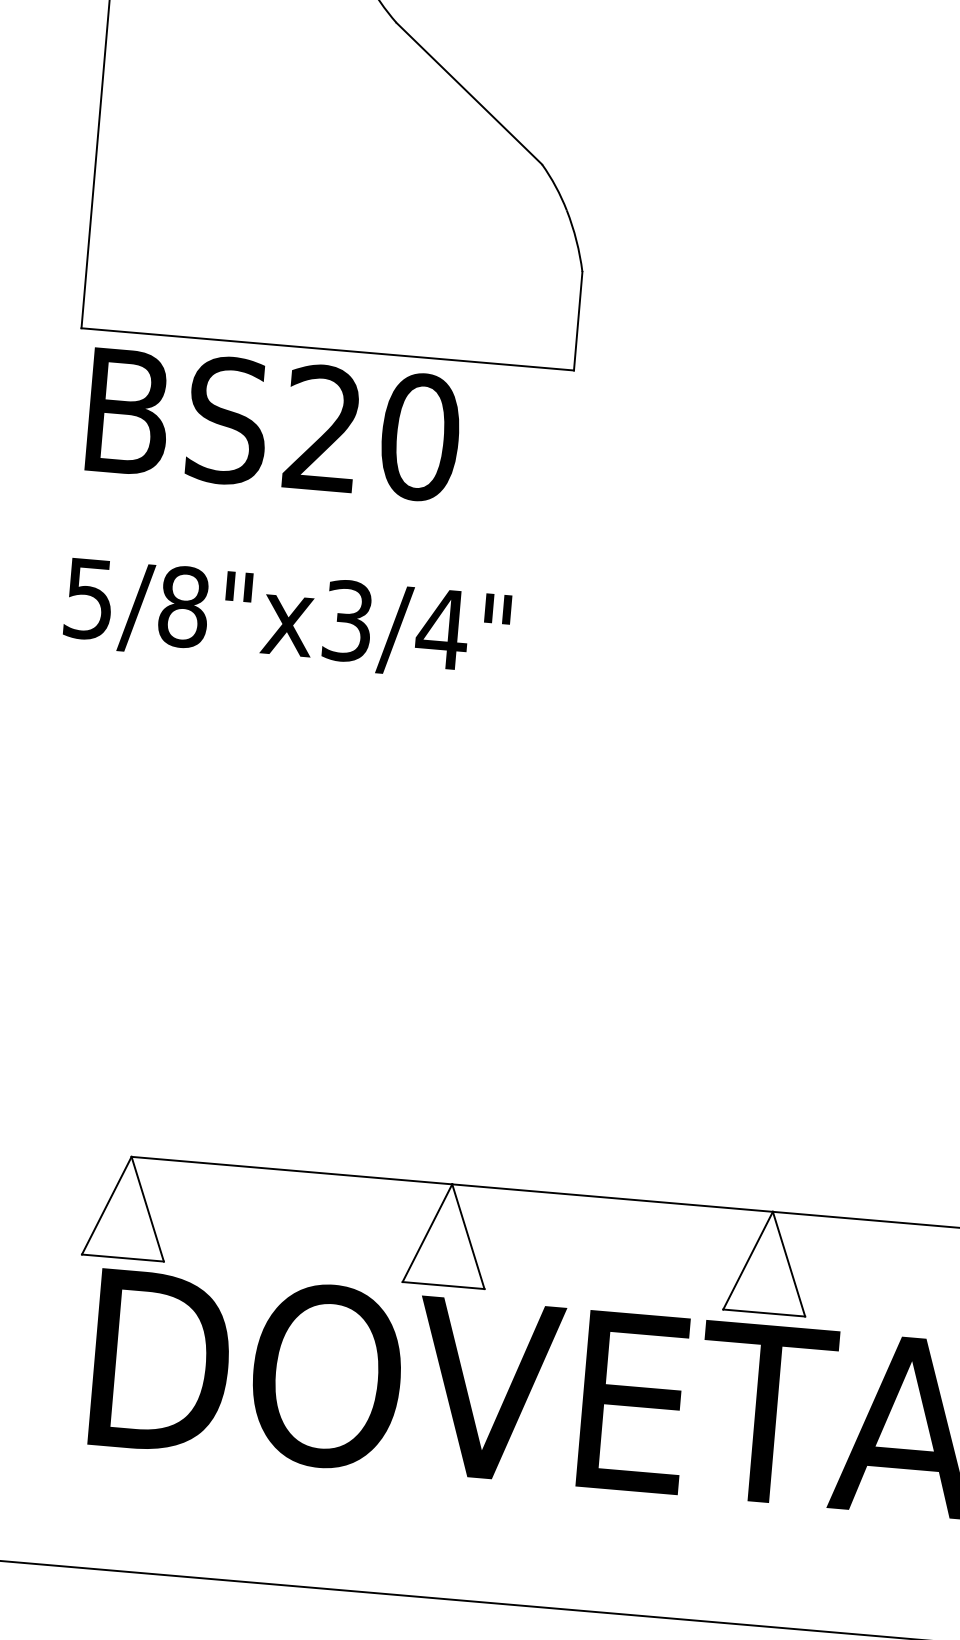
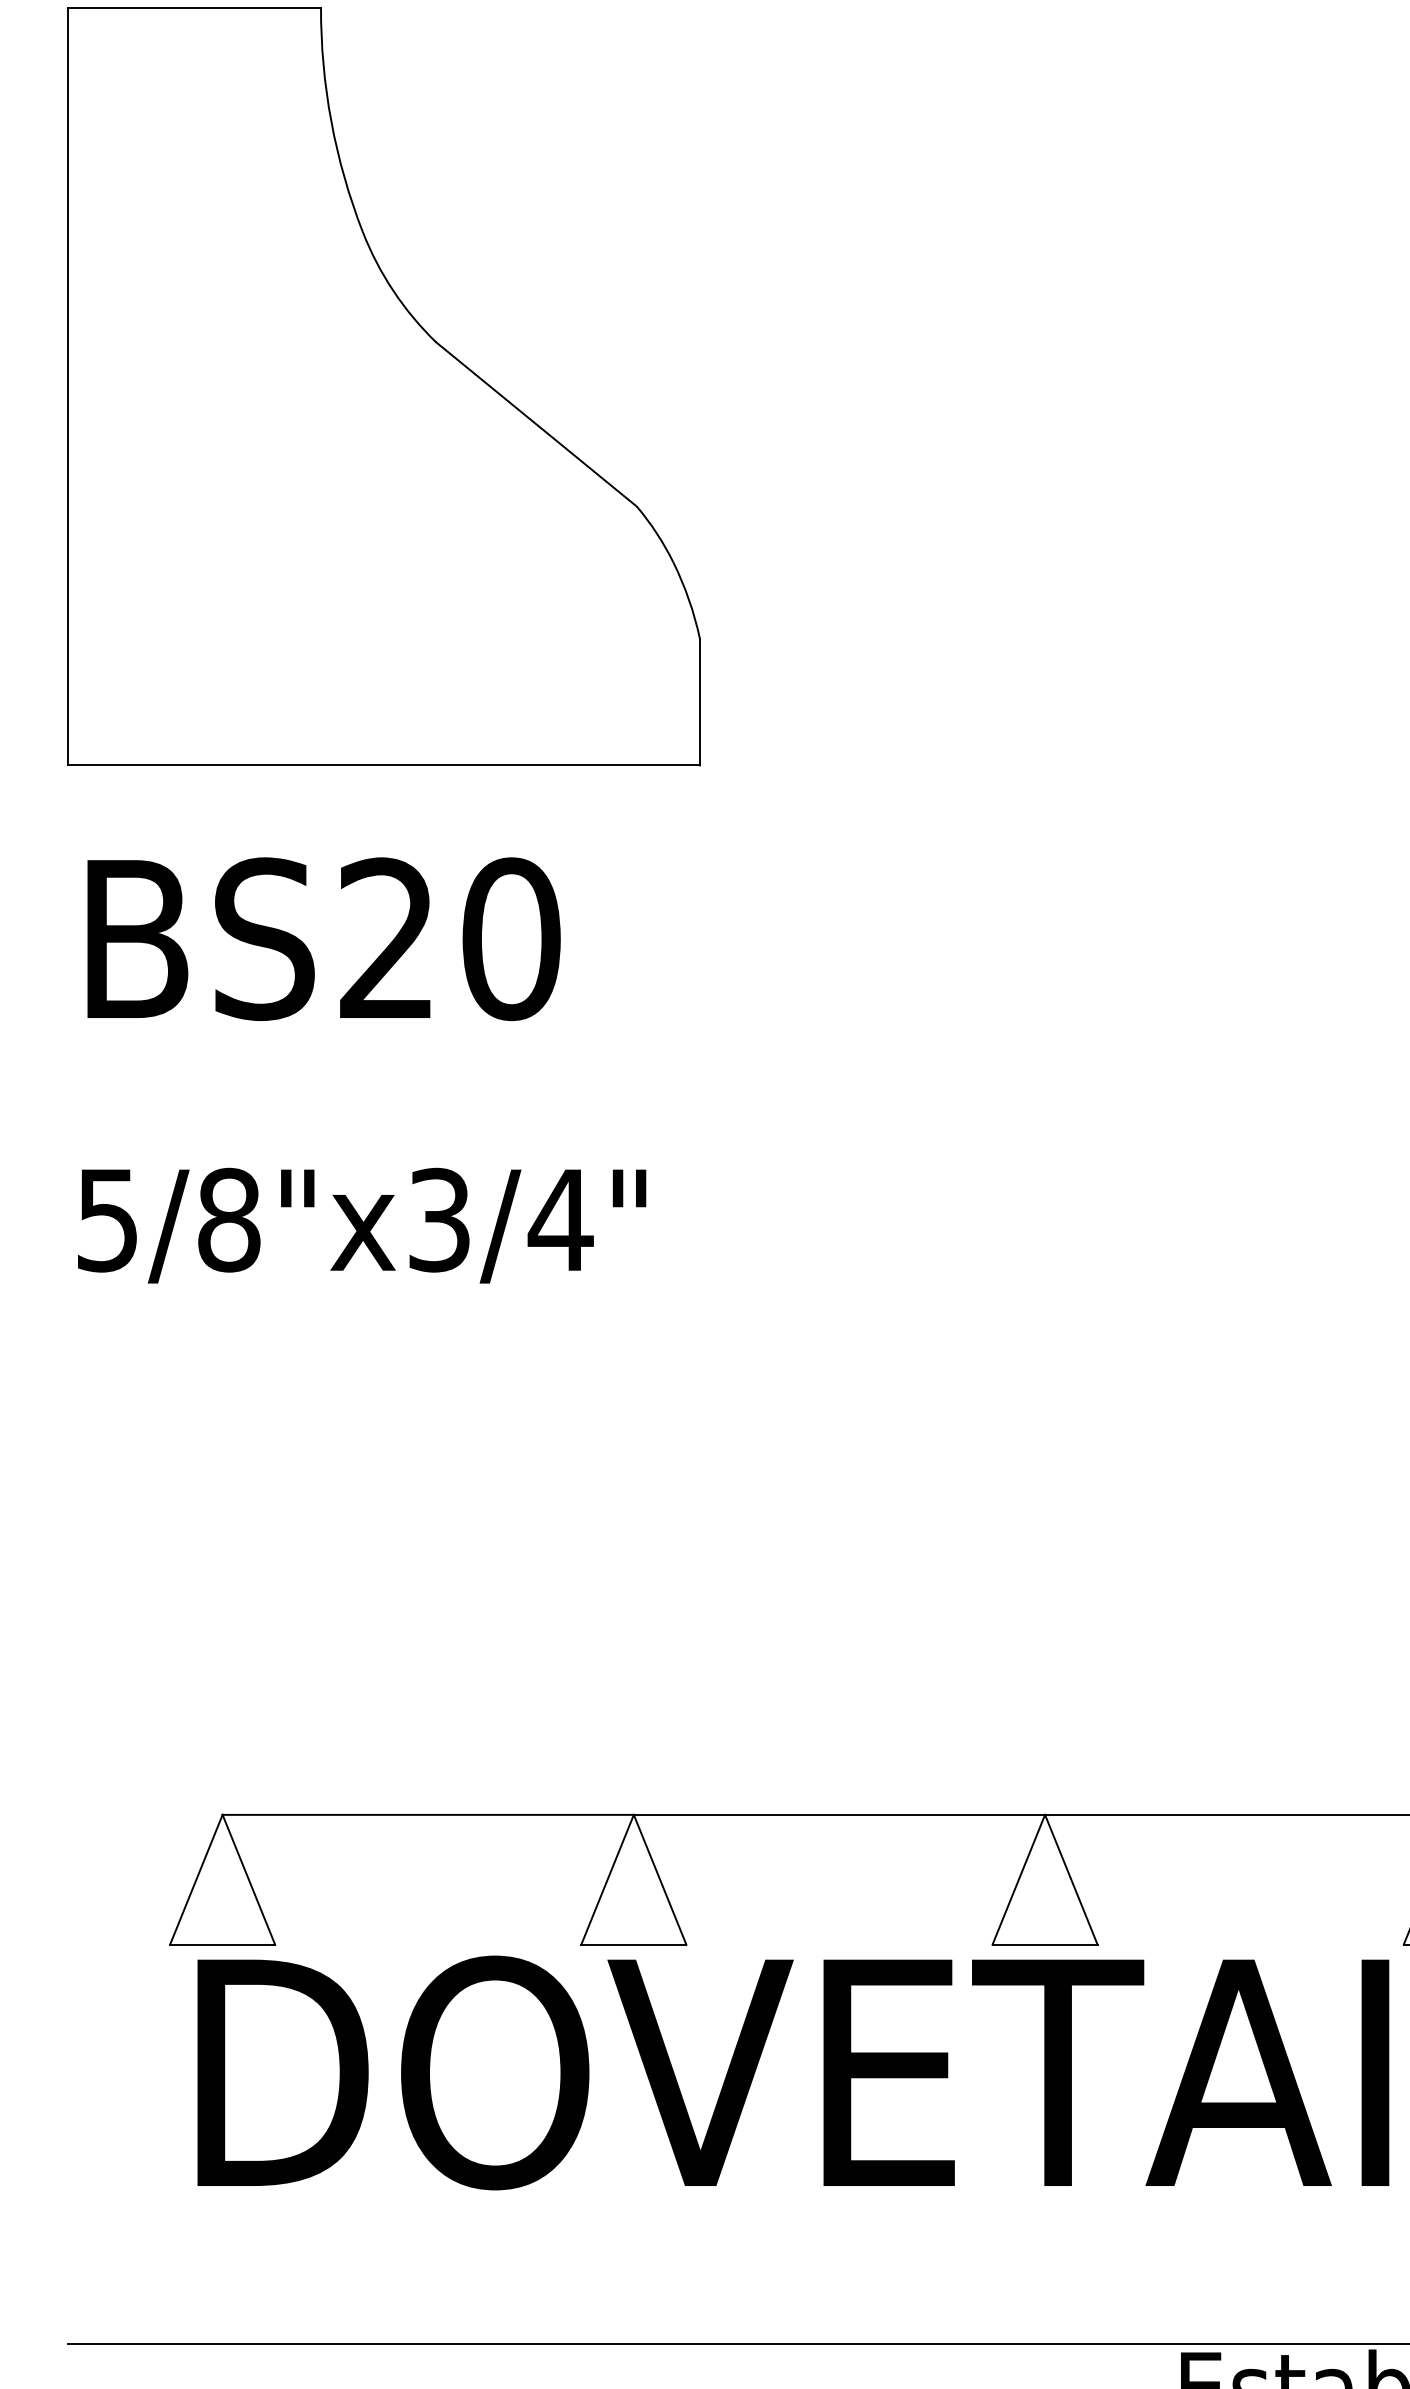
text: (273, 424) -> (323, 939), moved
text: (287, 620) -> (362, 1225), moved

